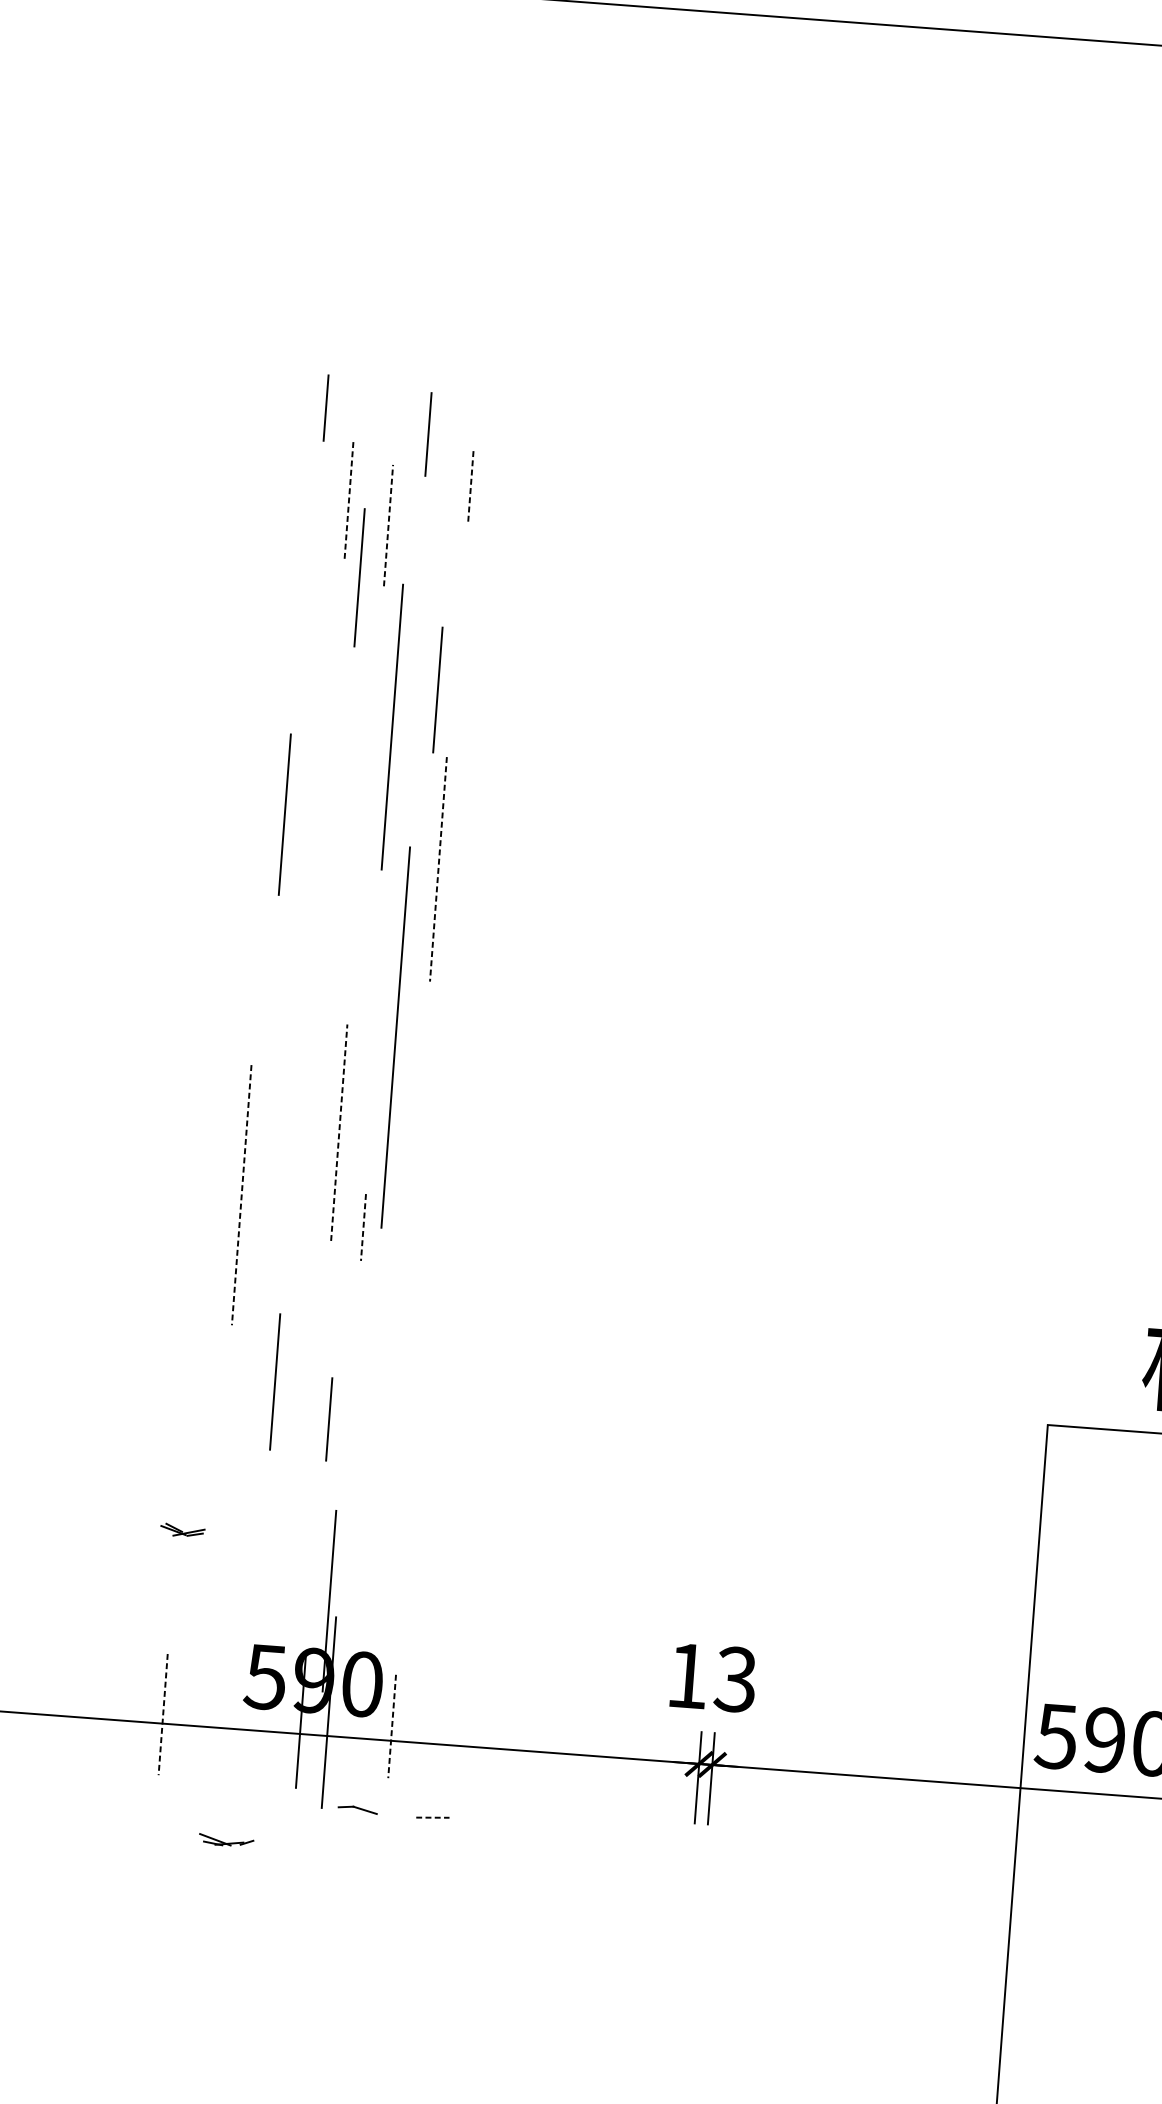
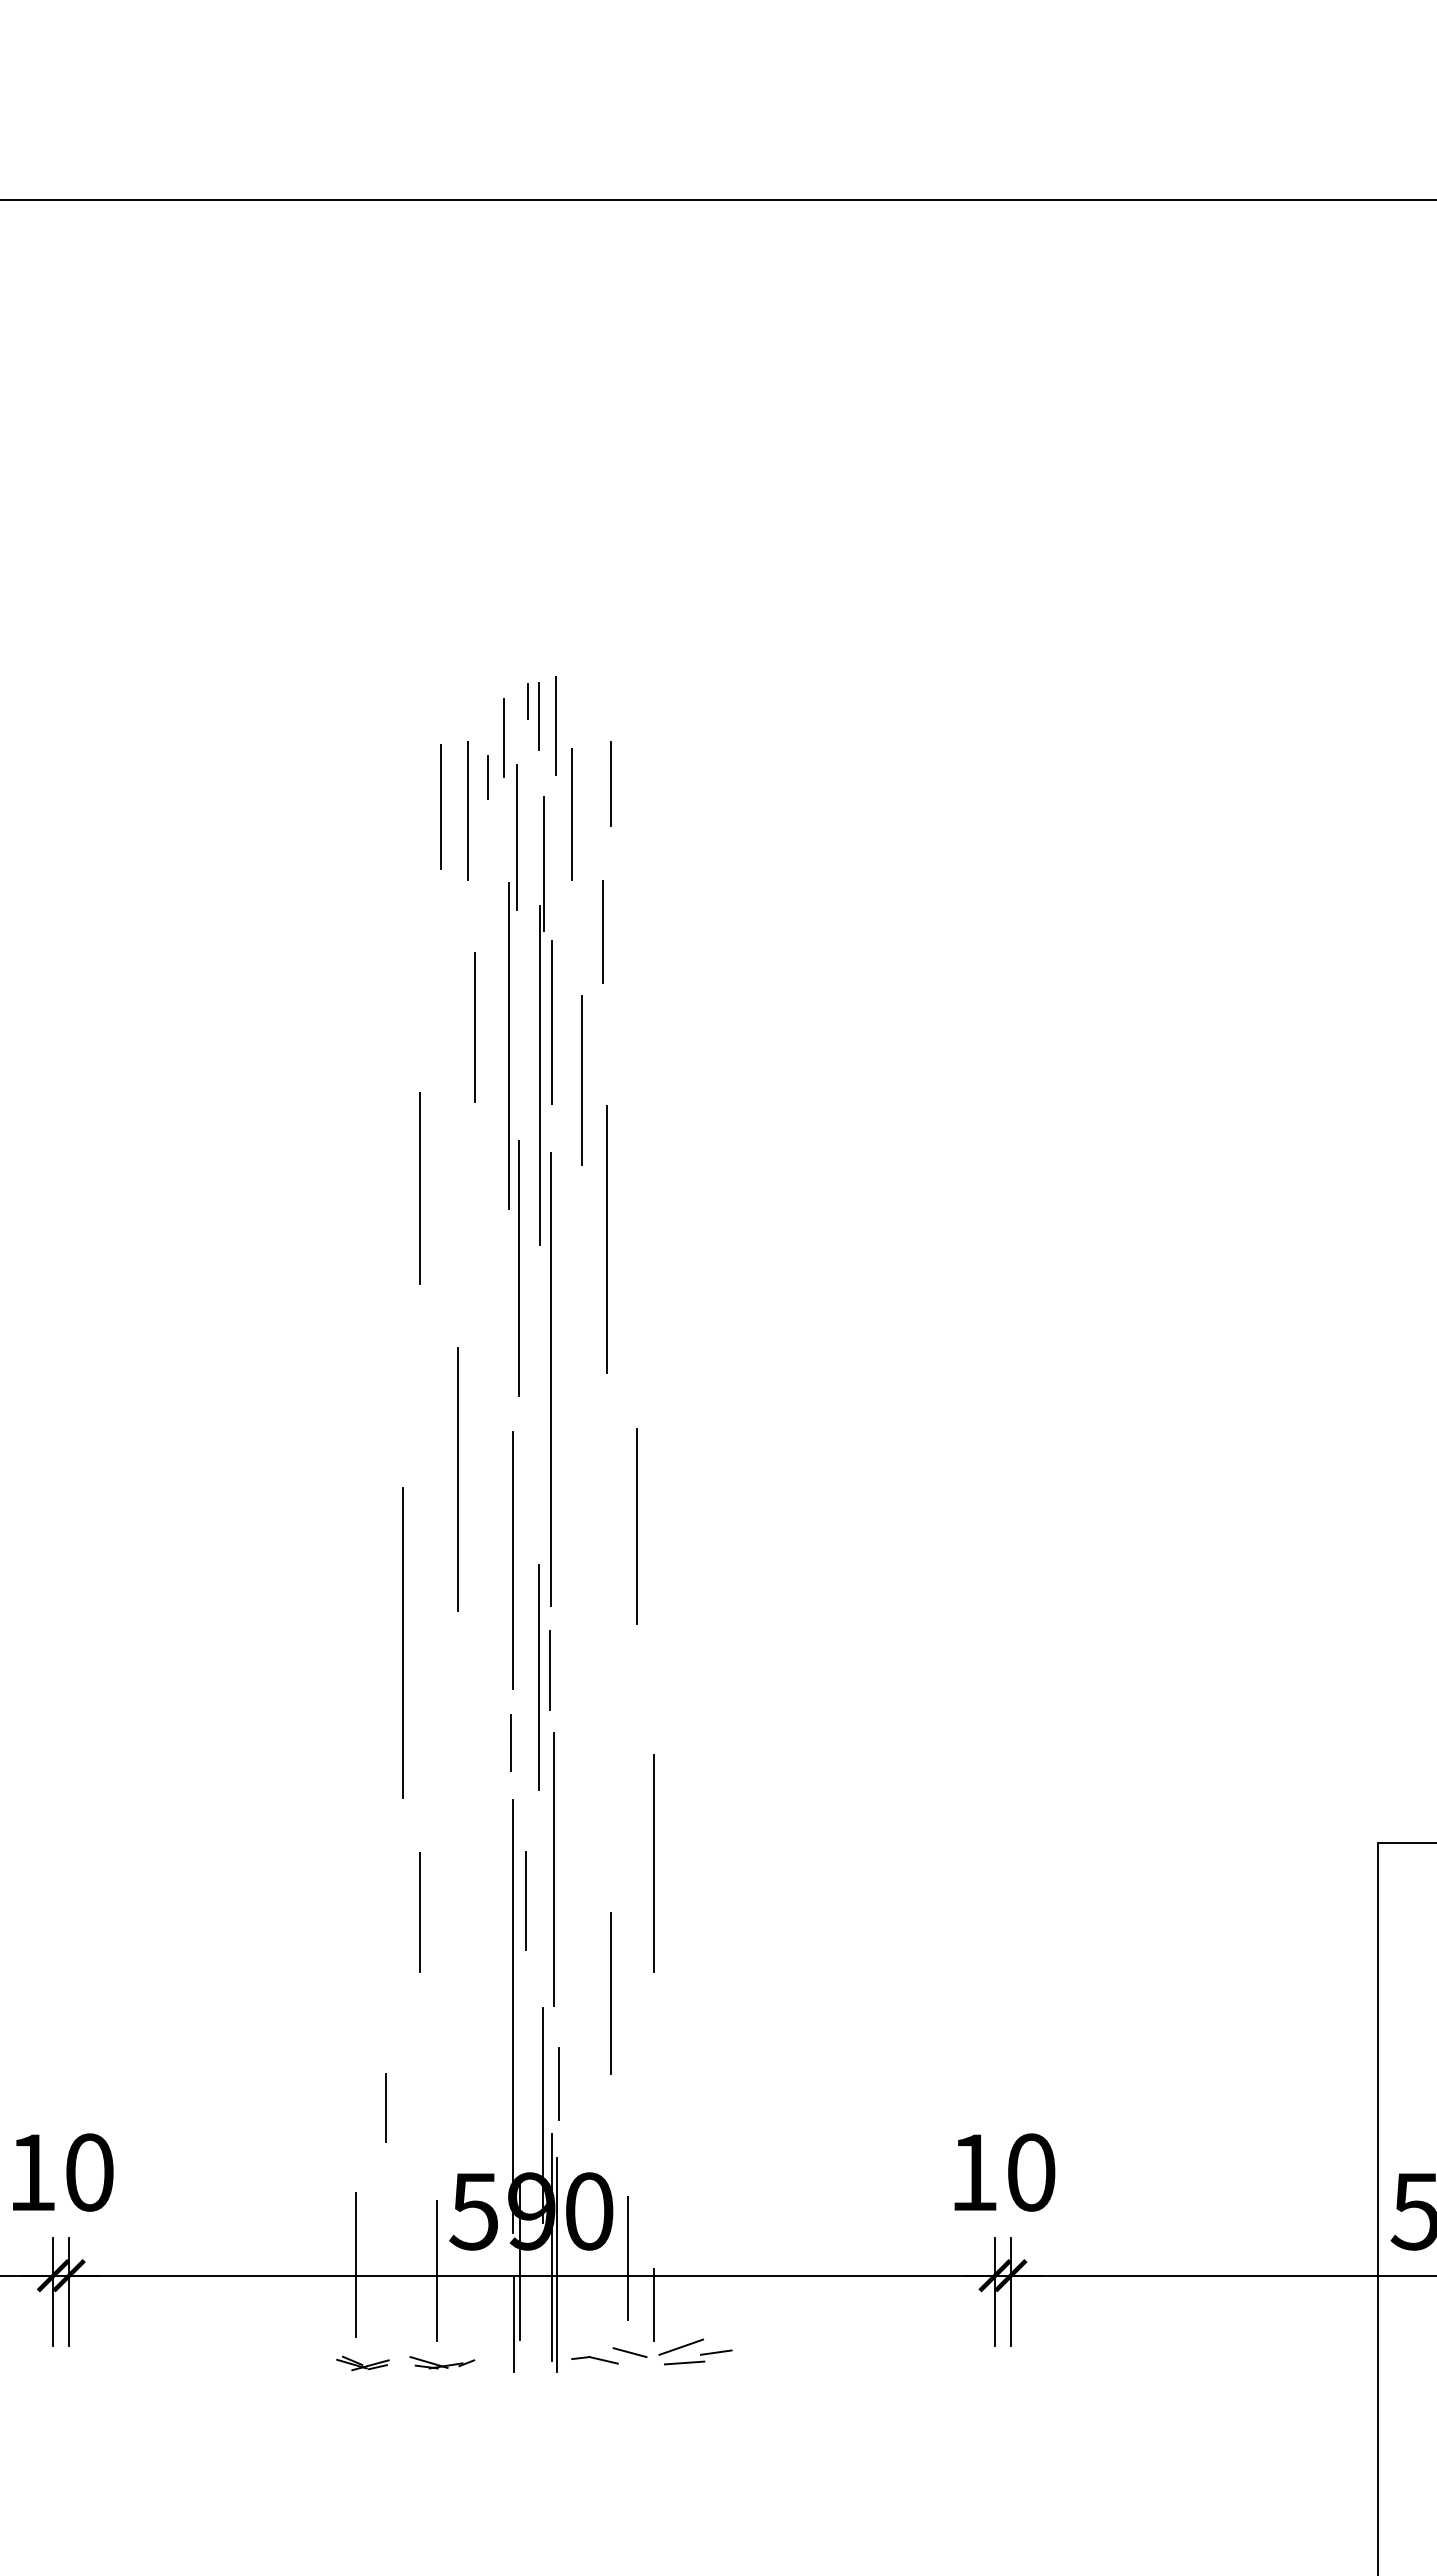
line: (325, 407) -> (503, 737), moved
line: (405, 412) -> (527, 701), added
line: (414, 424) -> (538, 715), added
line: (367, 473) -> (487, 777), added
line: (471, 487) -> (611, 784), dashed -> solid
line: (326, 494) -> (441, 806), added
line: (349, 500) -> (468, 811), dashed -> solid
line: (436, 509) -> (572, 814), added
line: (388, 524) -> (517, 836), dashed -> solid
line: (408, 550) -> (543, 864), added
line: (358, 577) -> (551, 1022), moved
line: (454, 610) -> (602, 931), added
line: (437, 689) -> (474, 1027), moved
line: (369, 700) -> (509, 1045), added
line: (427, 733) -> (581, 1080), added
line: (438, 869) -> (606, 1239), dashed -> solid
line: (362, 887) -> (518, 1268), added
line: (395, 1037) -> (550, 1379), moved
line: (297, 1061) -> (457, 1479), added
line: (445, 1111) -> (636, 1525), added
line: (338, 1132) -> (512, 1560), dashed -> solid
line: (241, 1195) -> (402, 1643), dashed -> solid
line: (363, 1227) -> (549, 1670), dashed -> solid
line: (354, 1231) -> (539, 1676), added
line: (325, 1285) -> (510, 1742), added
line: (274, 1382) -> (610, 1993), moved
line: (354, 1394) -> (554, 1869), added
line: (438, 1396) -> (653, 1863), added
line: (239, 1422) -> (420, 1912), added
line: (310, 1515) -> (512, 2016), added
part: (182, 1530) -> (362, 2363), moved
line: (345, 1575) -> (559, 2083), added
line: (197, 1584) -> (385, 2107), added
text: (735, 1679) -> (1030, 2172), 13 -> 10
line: (163, 1715) -> (356, 2265), dashed -> solid
line: (231, 1725) -> (437, 2271), added
line: (331, 1726) -> (556, 2264), added
line: (392, 1726) -> (628, 2258), dashed -> solid
line: (410, 1767) -> (653, 2305), added
line: (292, 1773) -> (514, 2323), added
line: (431, 1803) -> (681, 2346), added
line: (387, 1805) -> (629, 2352), added
line: (460, 1810) -> (716, 2352), added
line: (432, 1818) -> (684, 2363), dashed -> solid
part: (226, 1840) -> (442, 2362), moved

